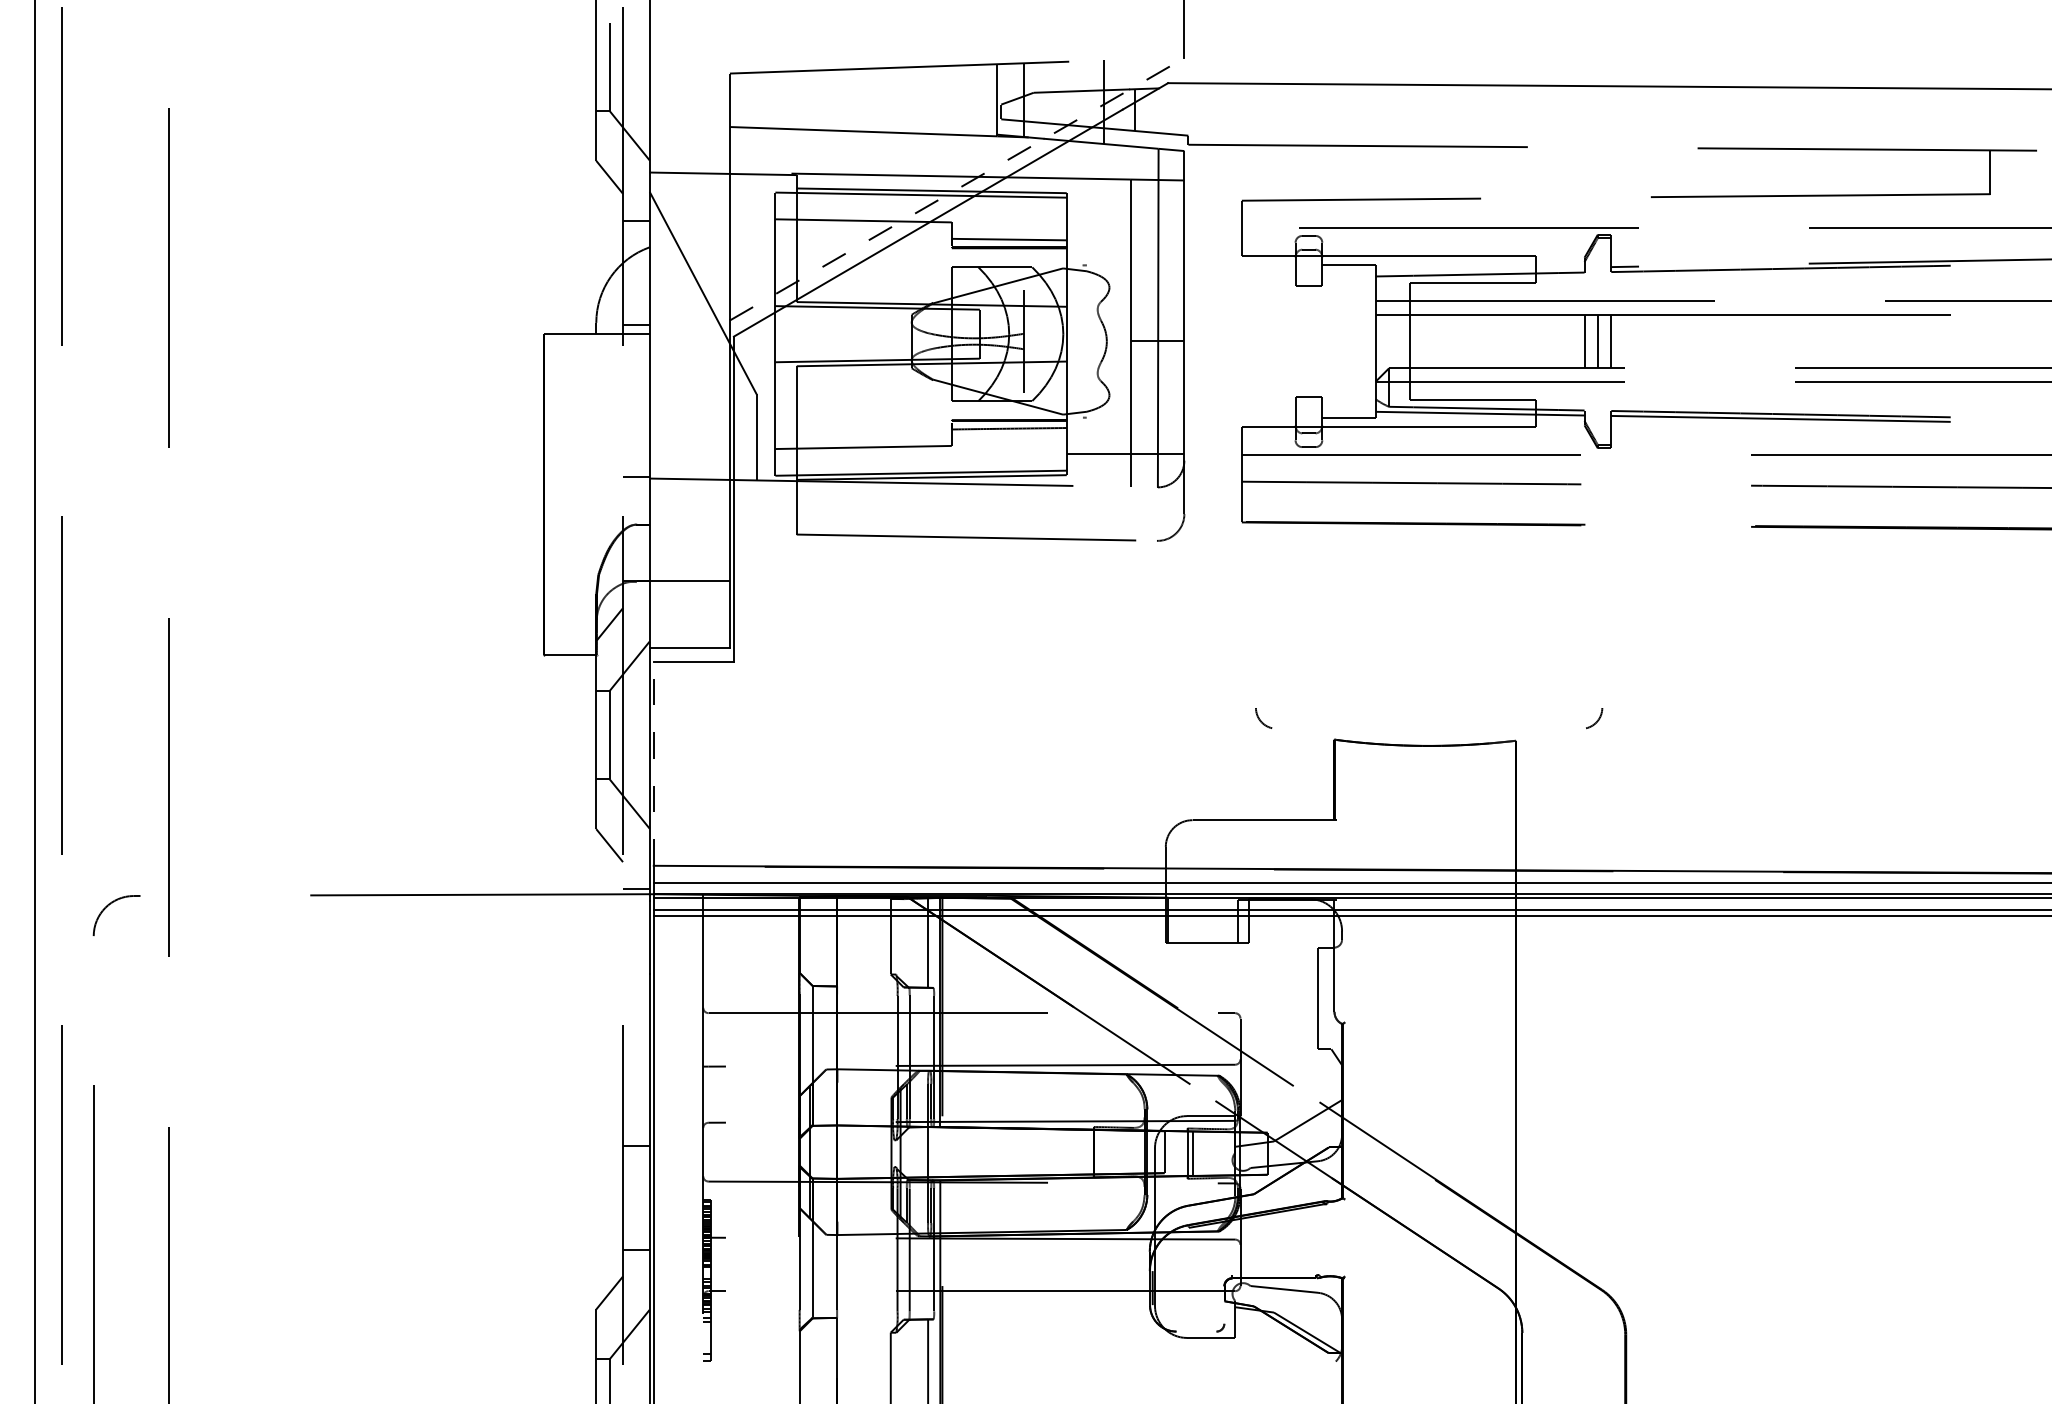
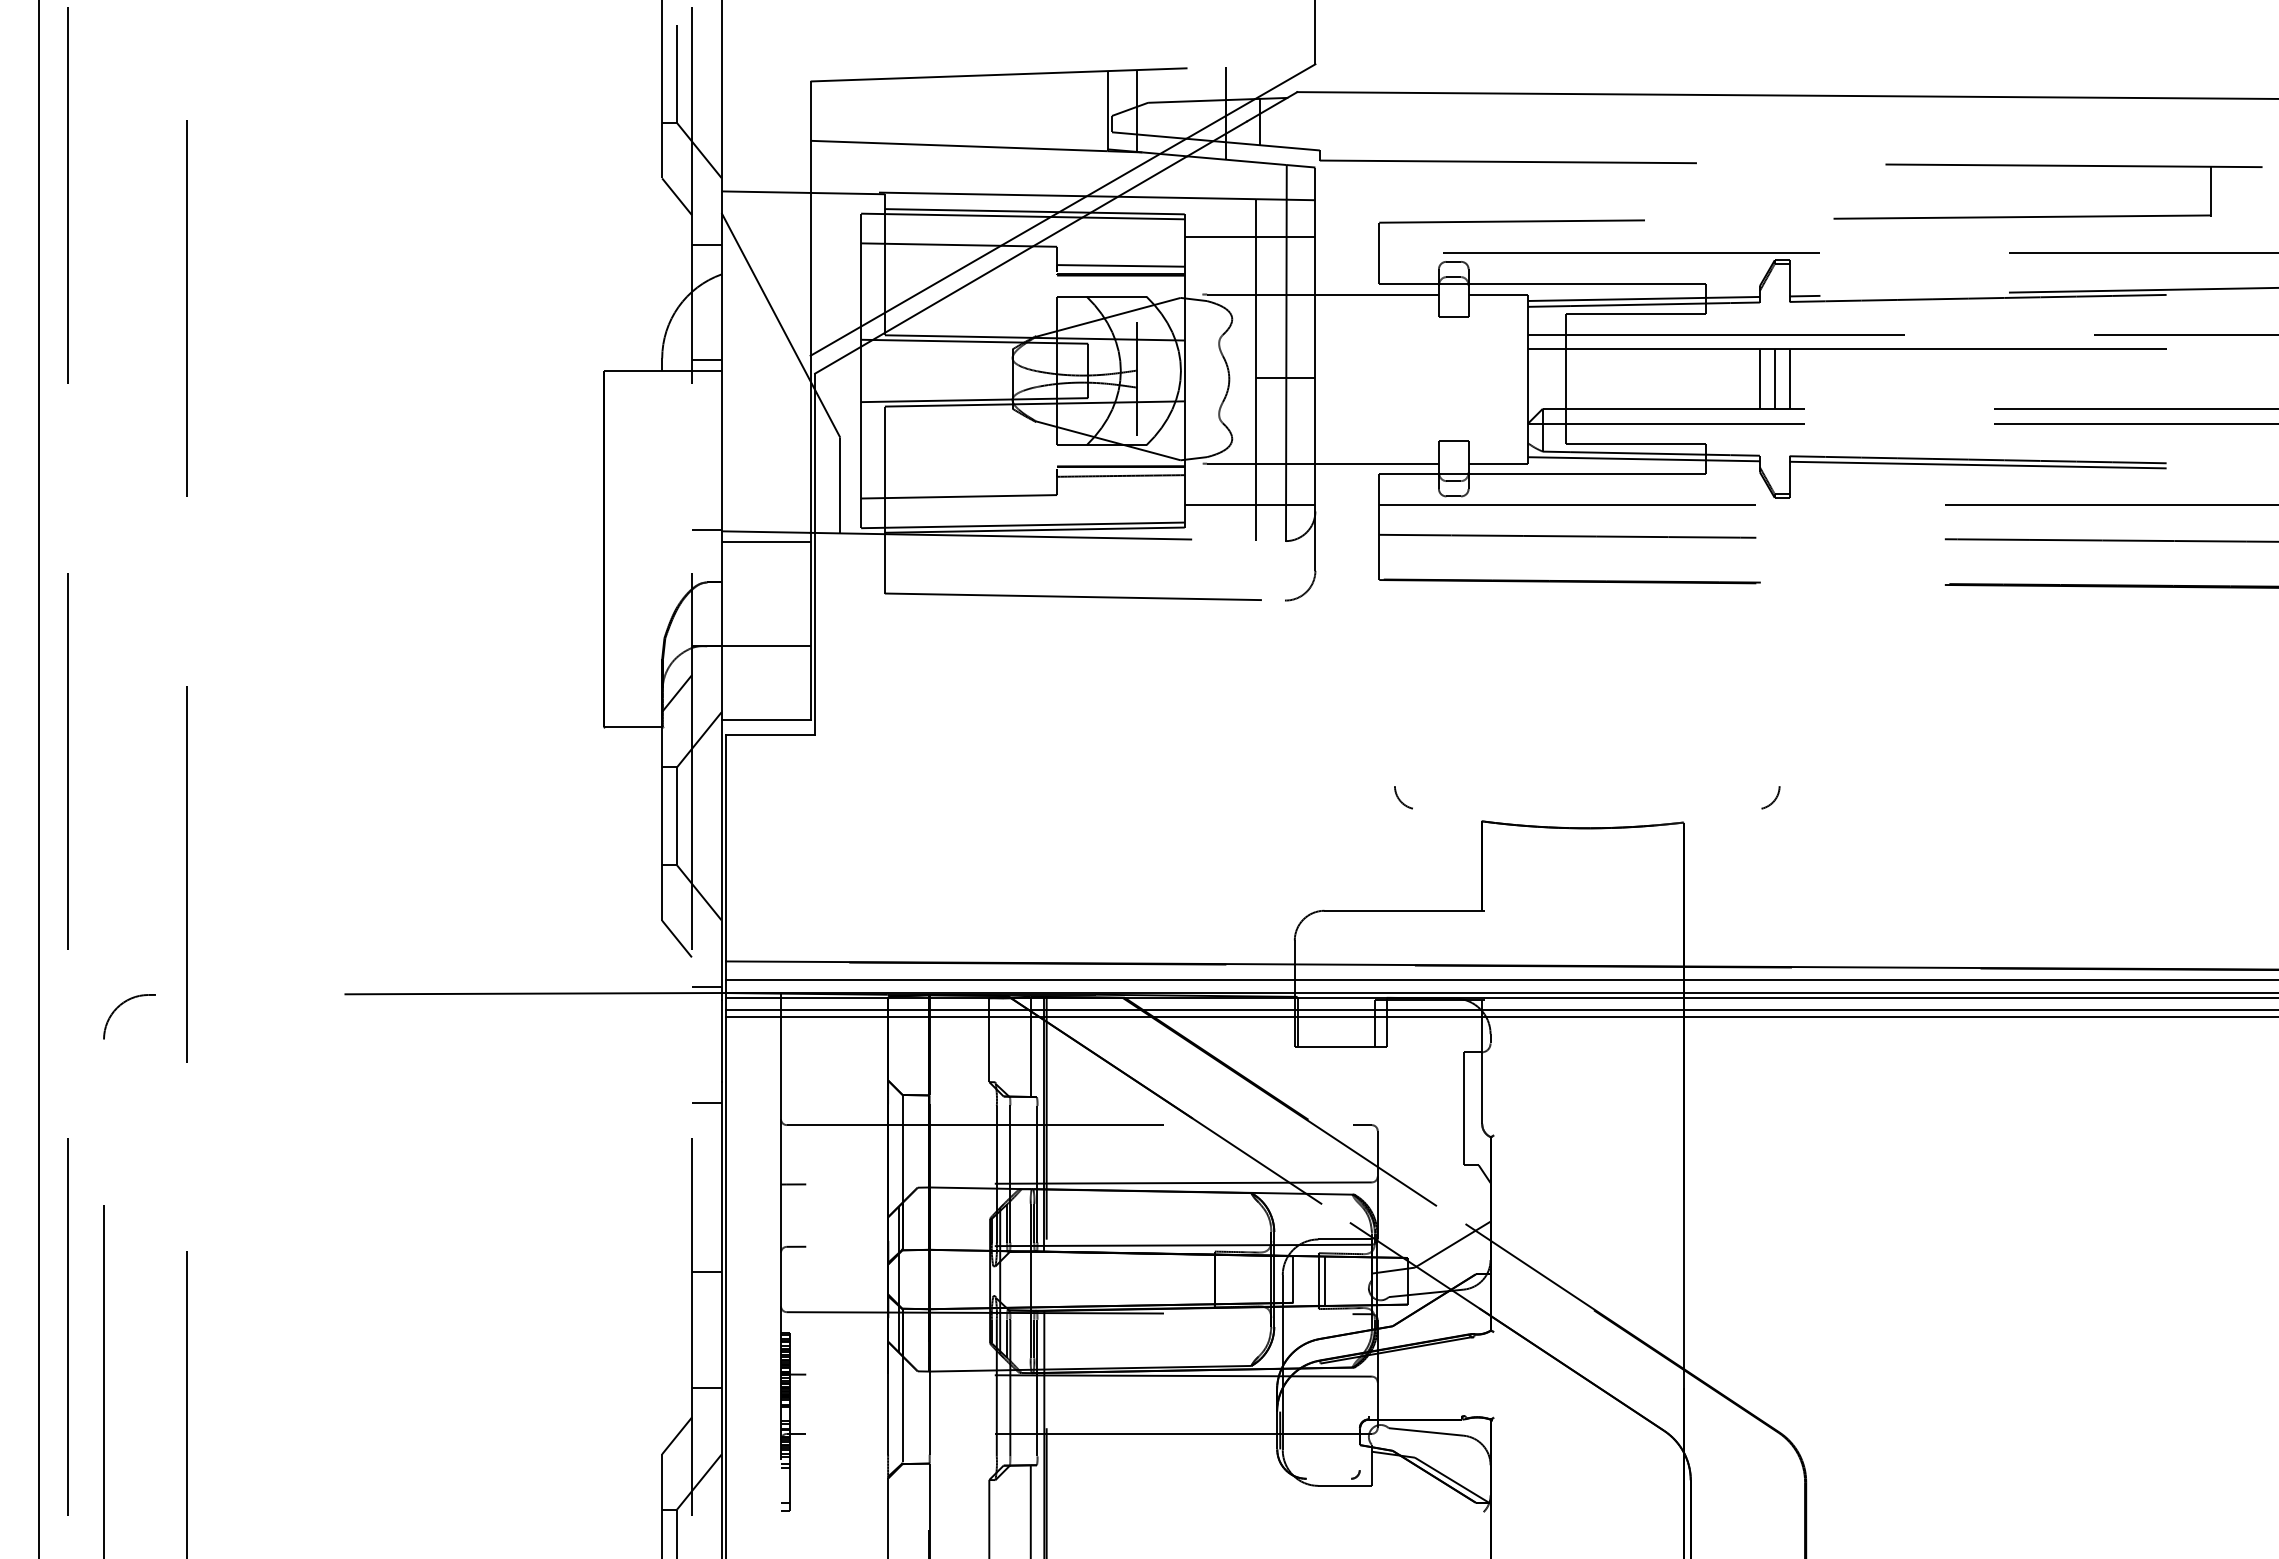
line: (957, 188) -> (1063, 209), dashed -> solid
line: (1125, 214) -> (1249, 237), added
line: (1190, 265) -> (1322, 294), added
line: (1479, 268) -> (1643, 298), added
line: (1190, 417) -> (1322, 463), added
line: (689, 487) -> (765, 541), added
line: (654, 763) -> (726, 847), dashed -> solid
line: (636, 992) -> (706, 1102), added

